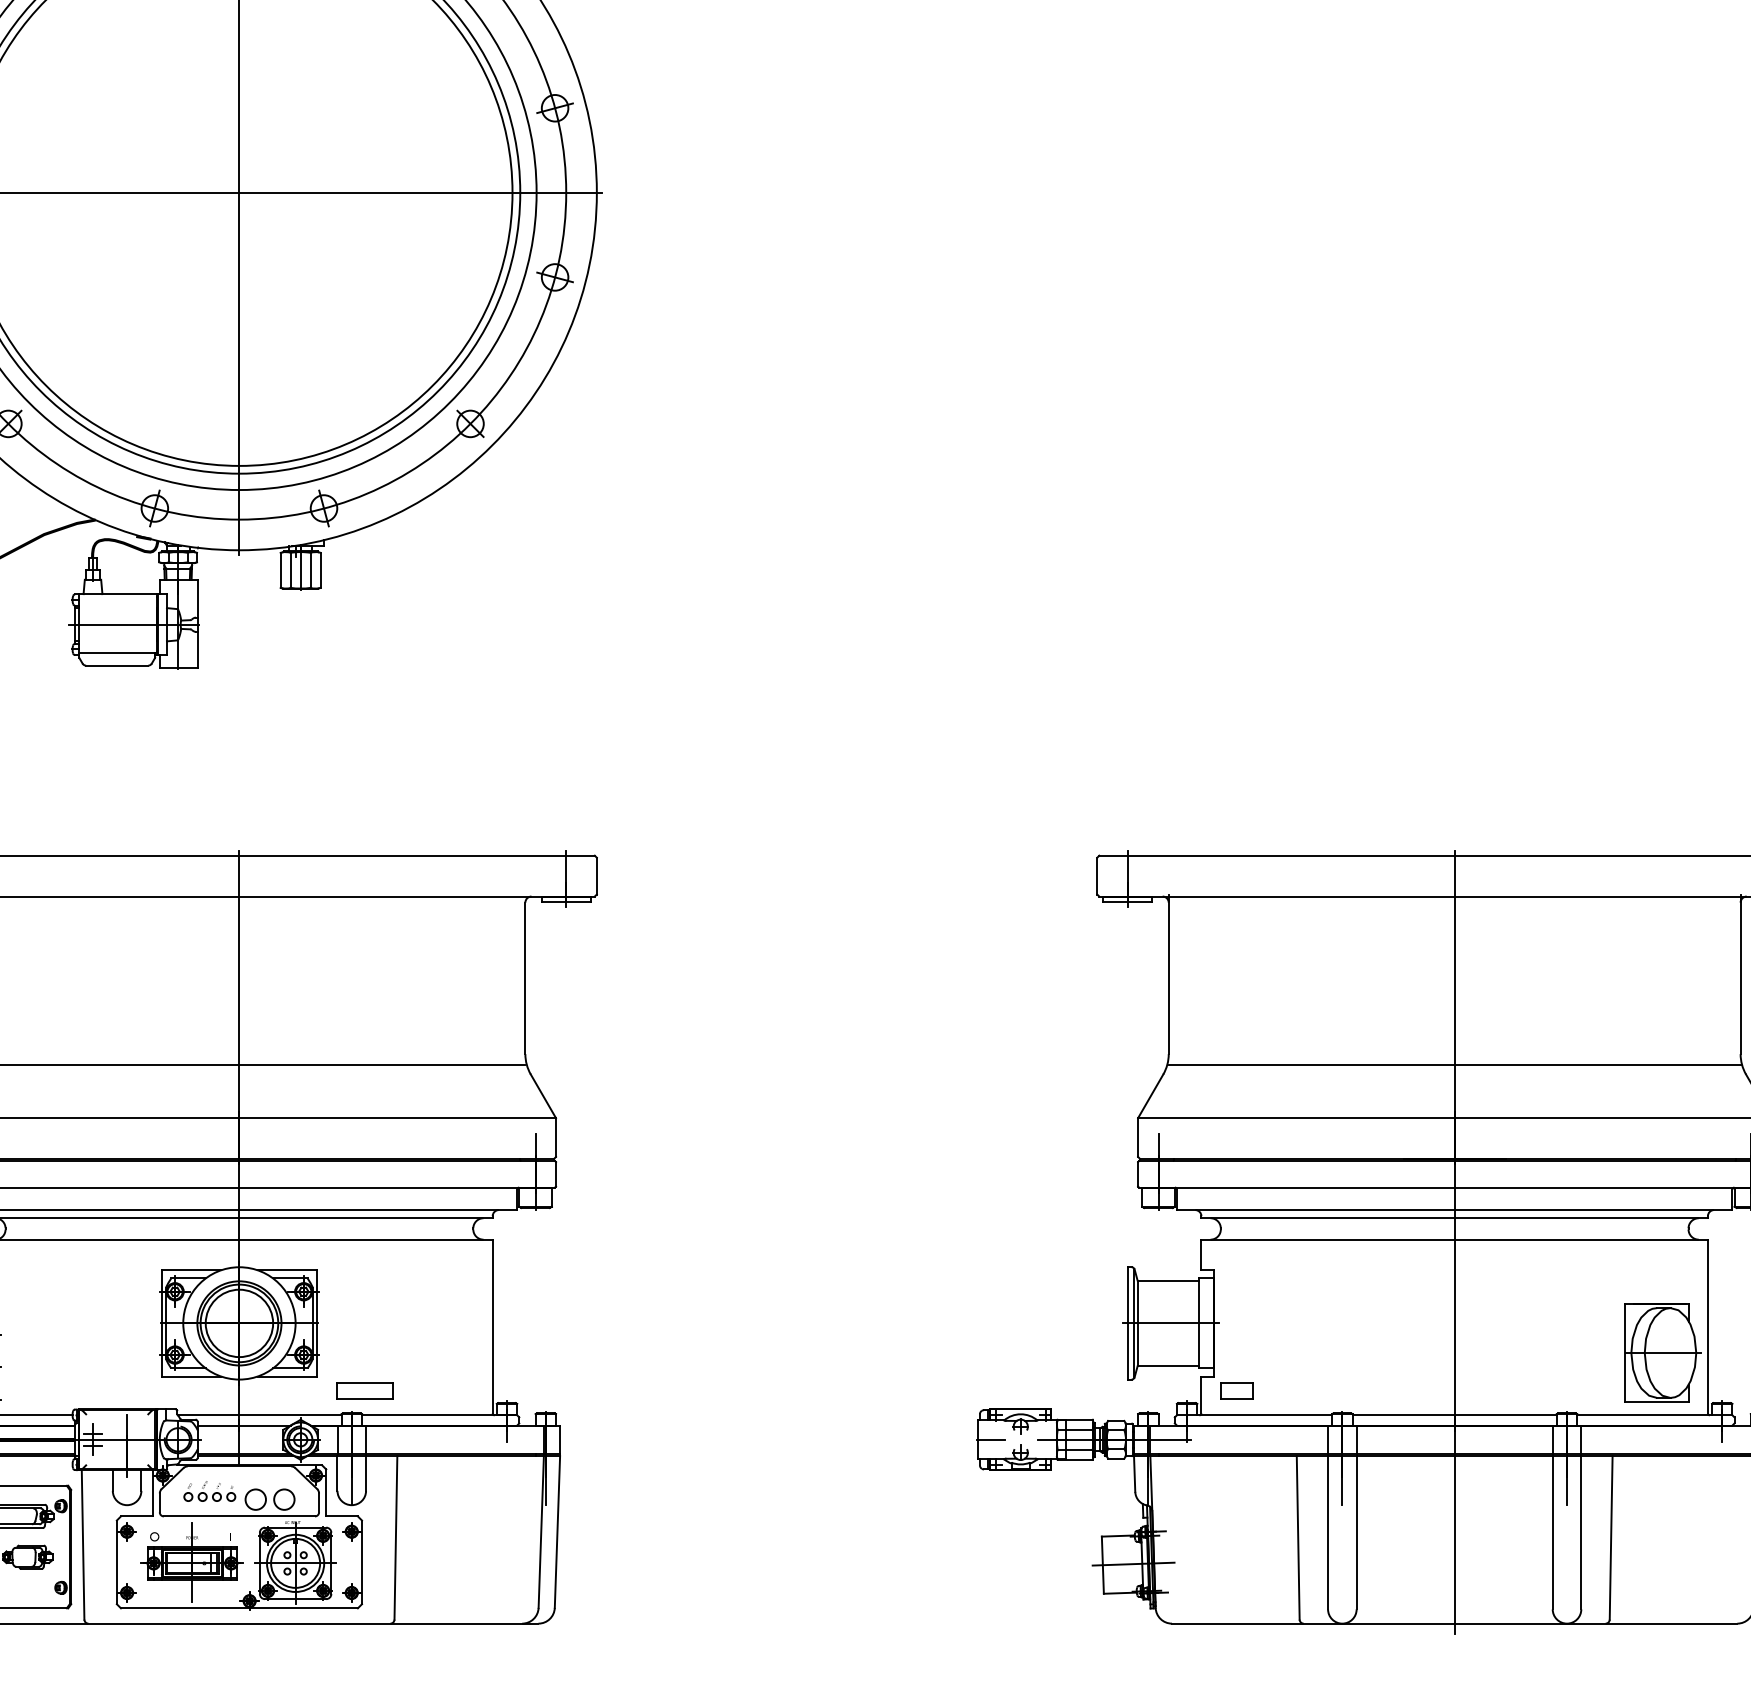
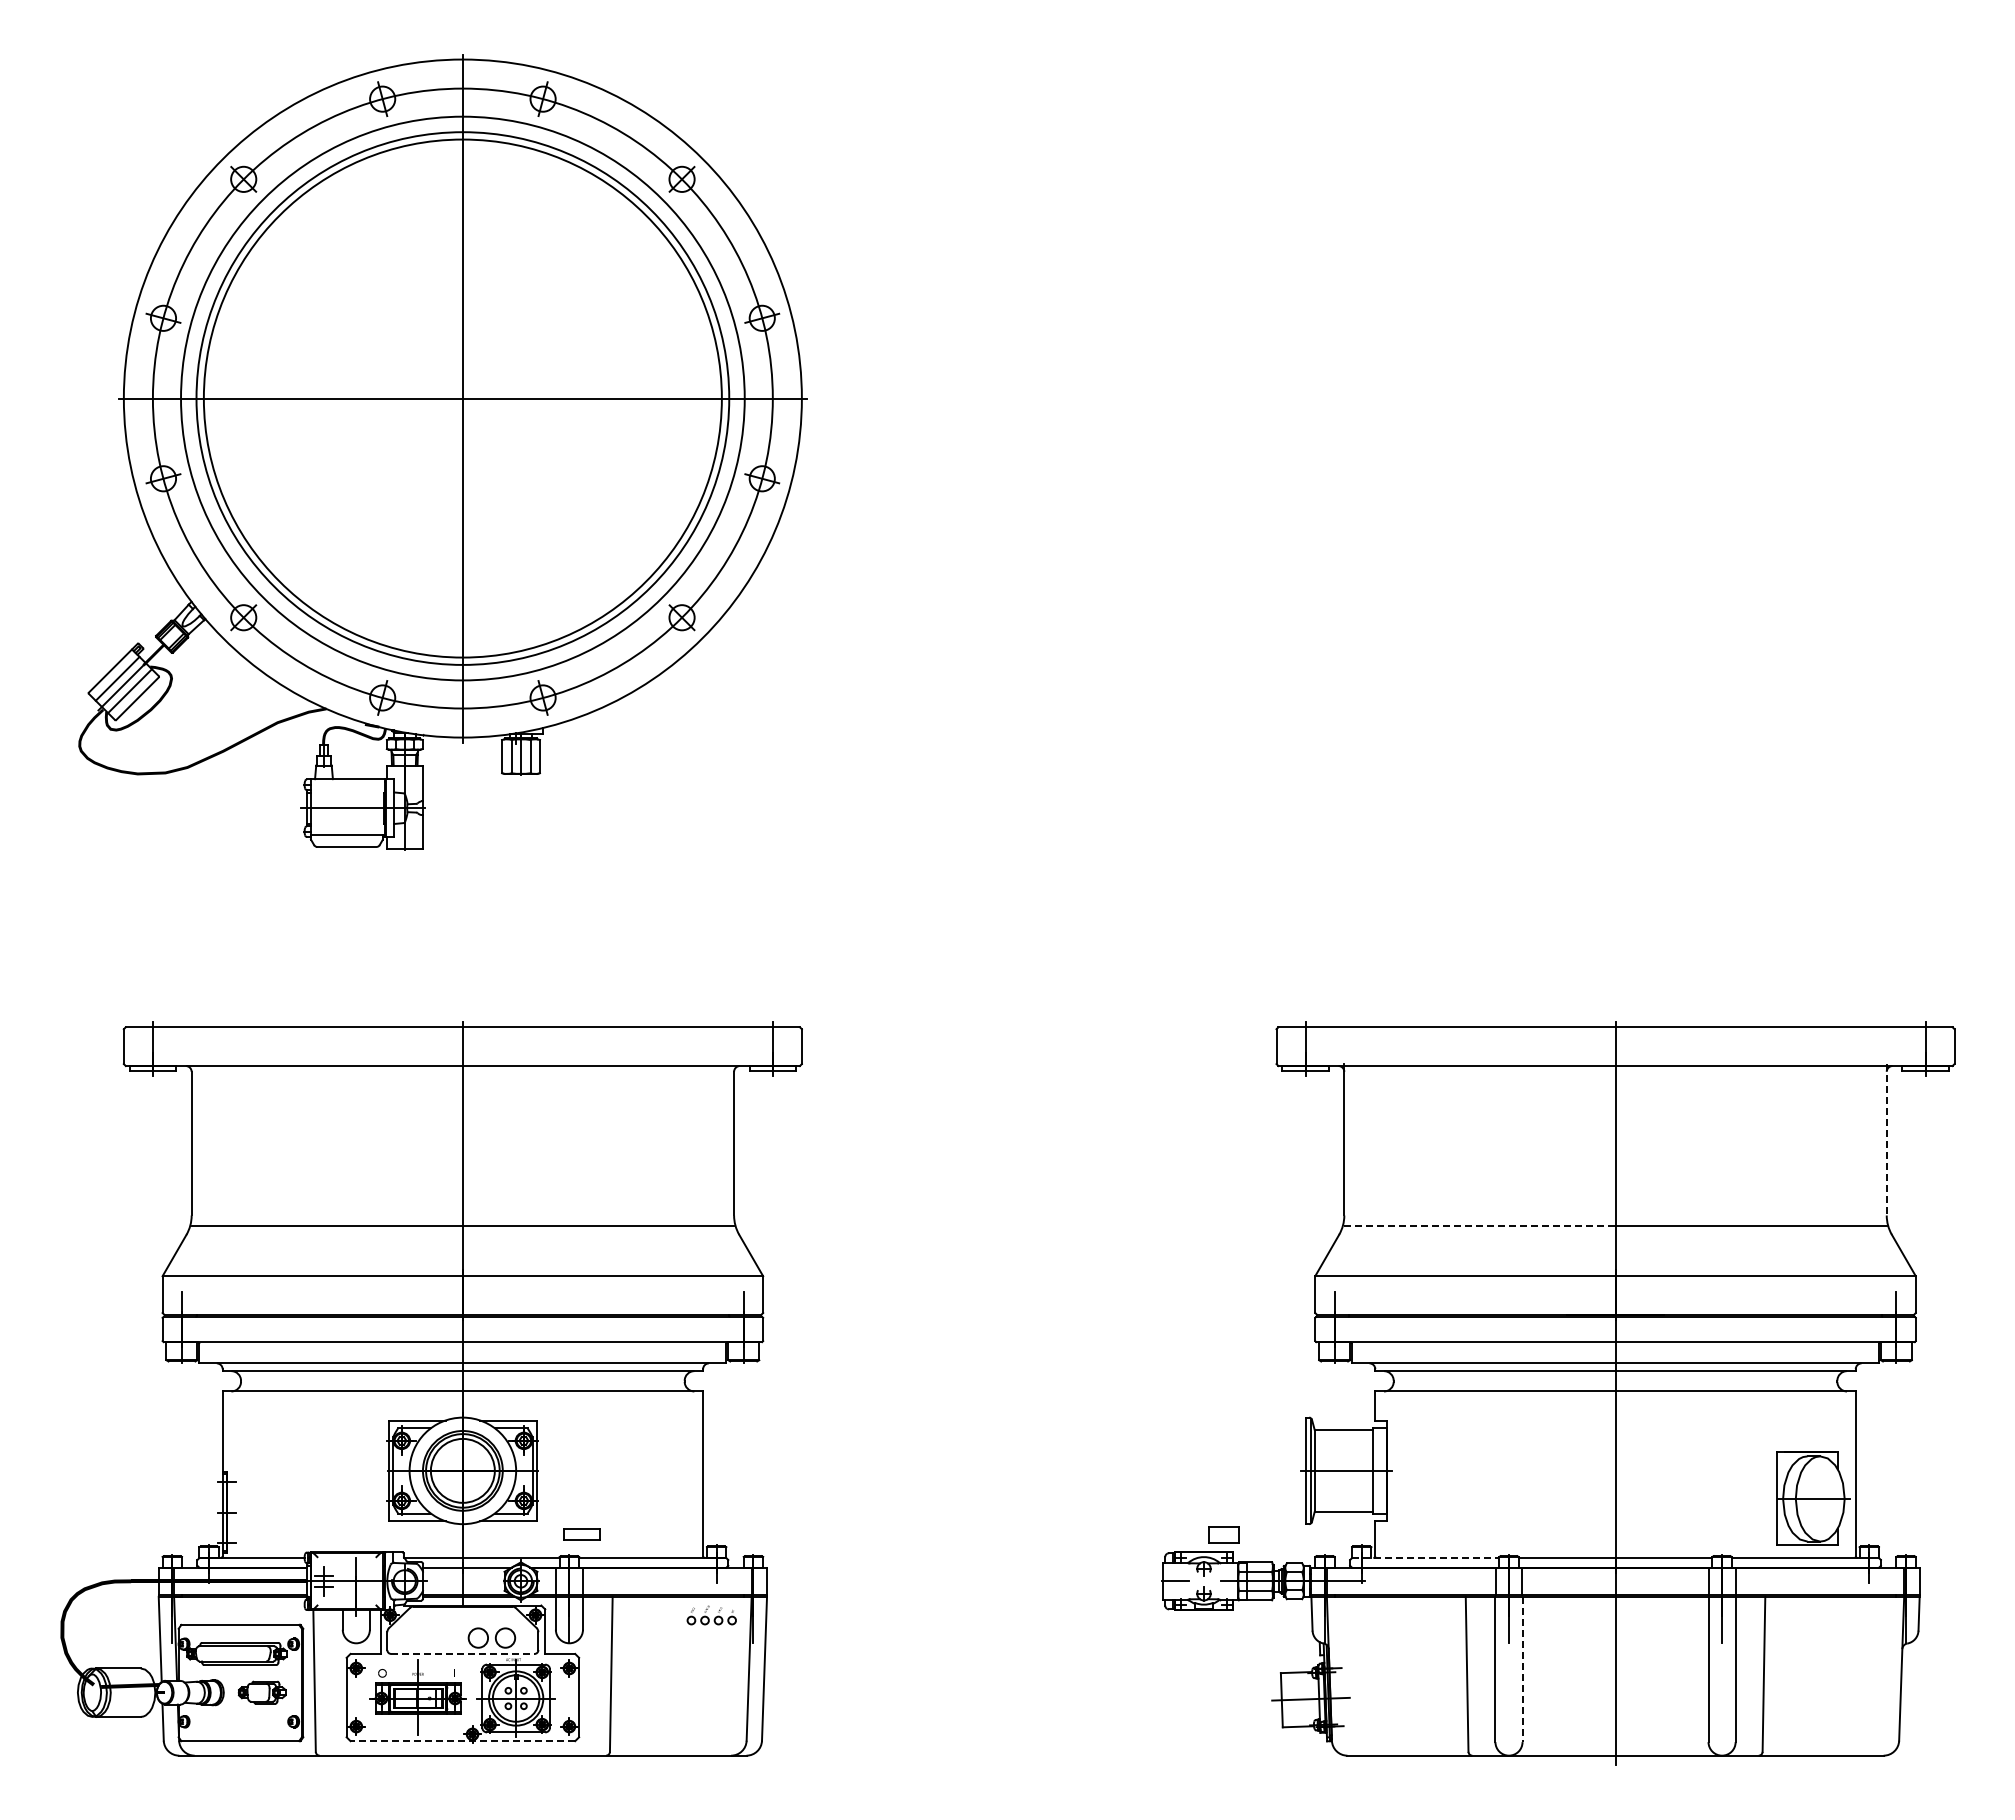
line: (1740, 974) -> (1886, 1139), solid -> dashed
line: (1311, 1064) -> (1479, 1225), solid -> dashed
part: (364, 1390) -> (581, 1534), size x0.7
part: (1236, 1390) -> (1223, 1534), moved
line: (1254, 1415) -> (1425, 1558), solid -> dashed
part: (209, 1491) -> (711, 1615), moved
line: (239, 1515) -> (462, 1653), solid -> dashed
line: (1356, 1532) -> (1522, 1669), solid -> dashed
line: (239, 1608) -> (462, 1741), solid -> dashed

